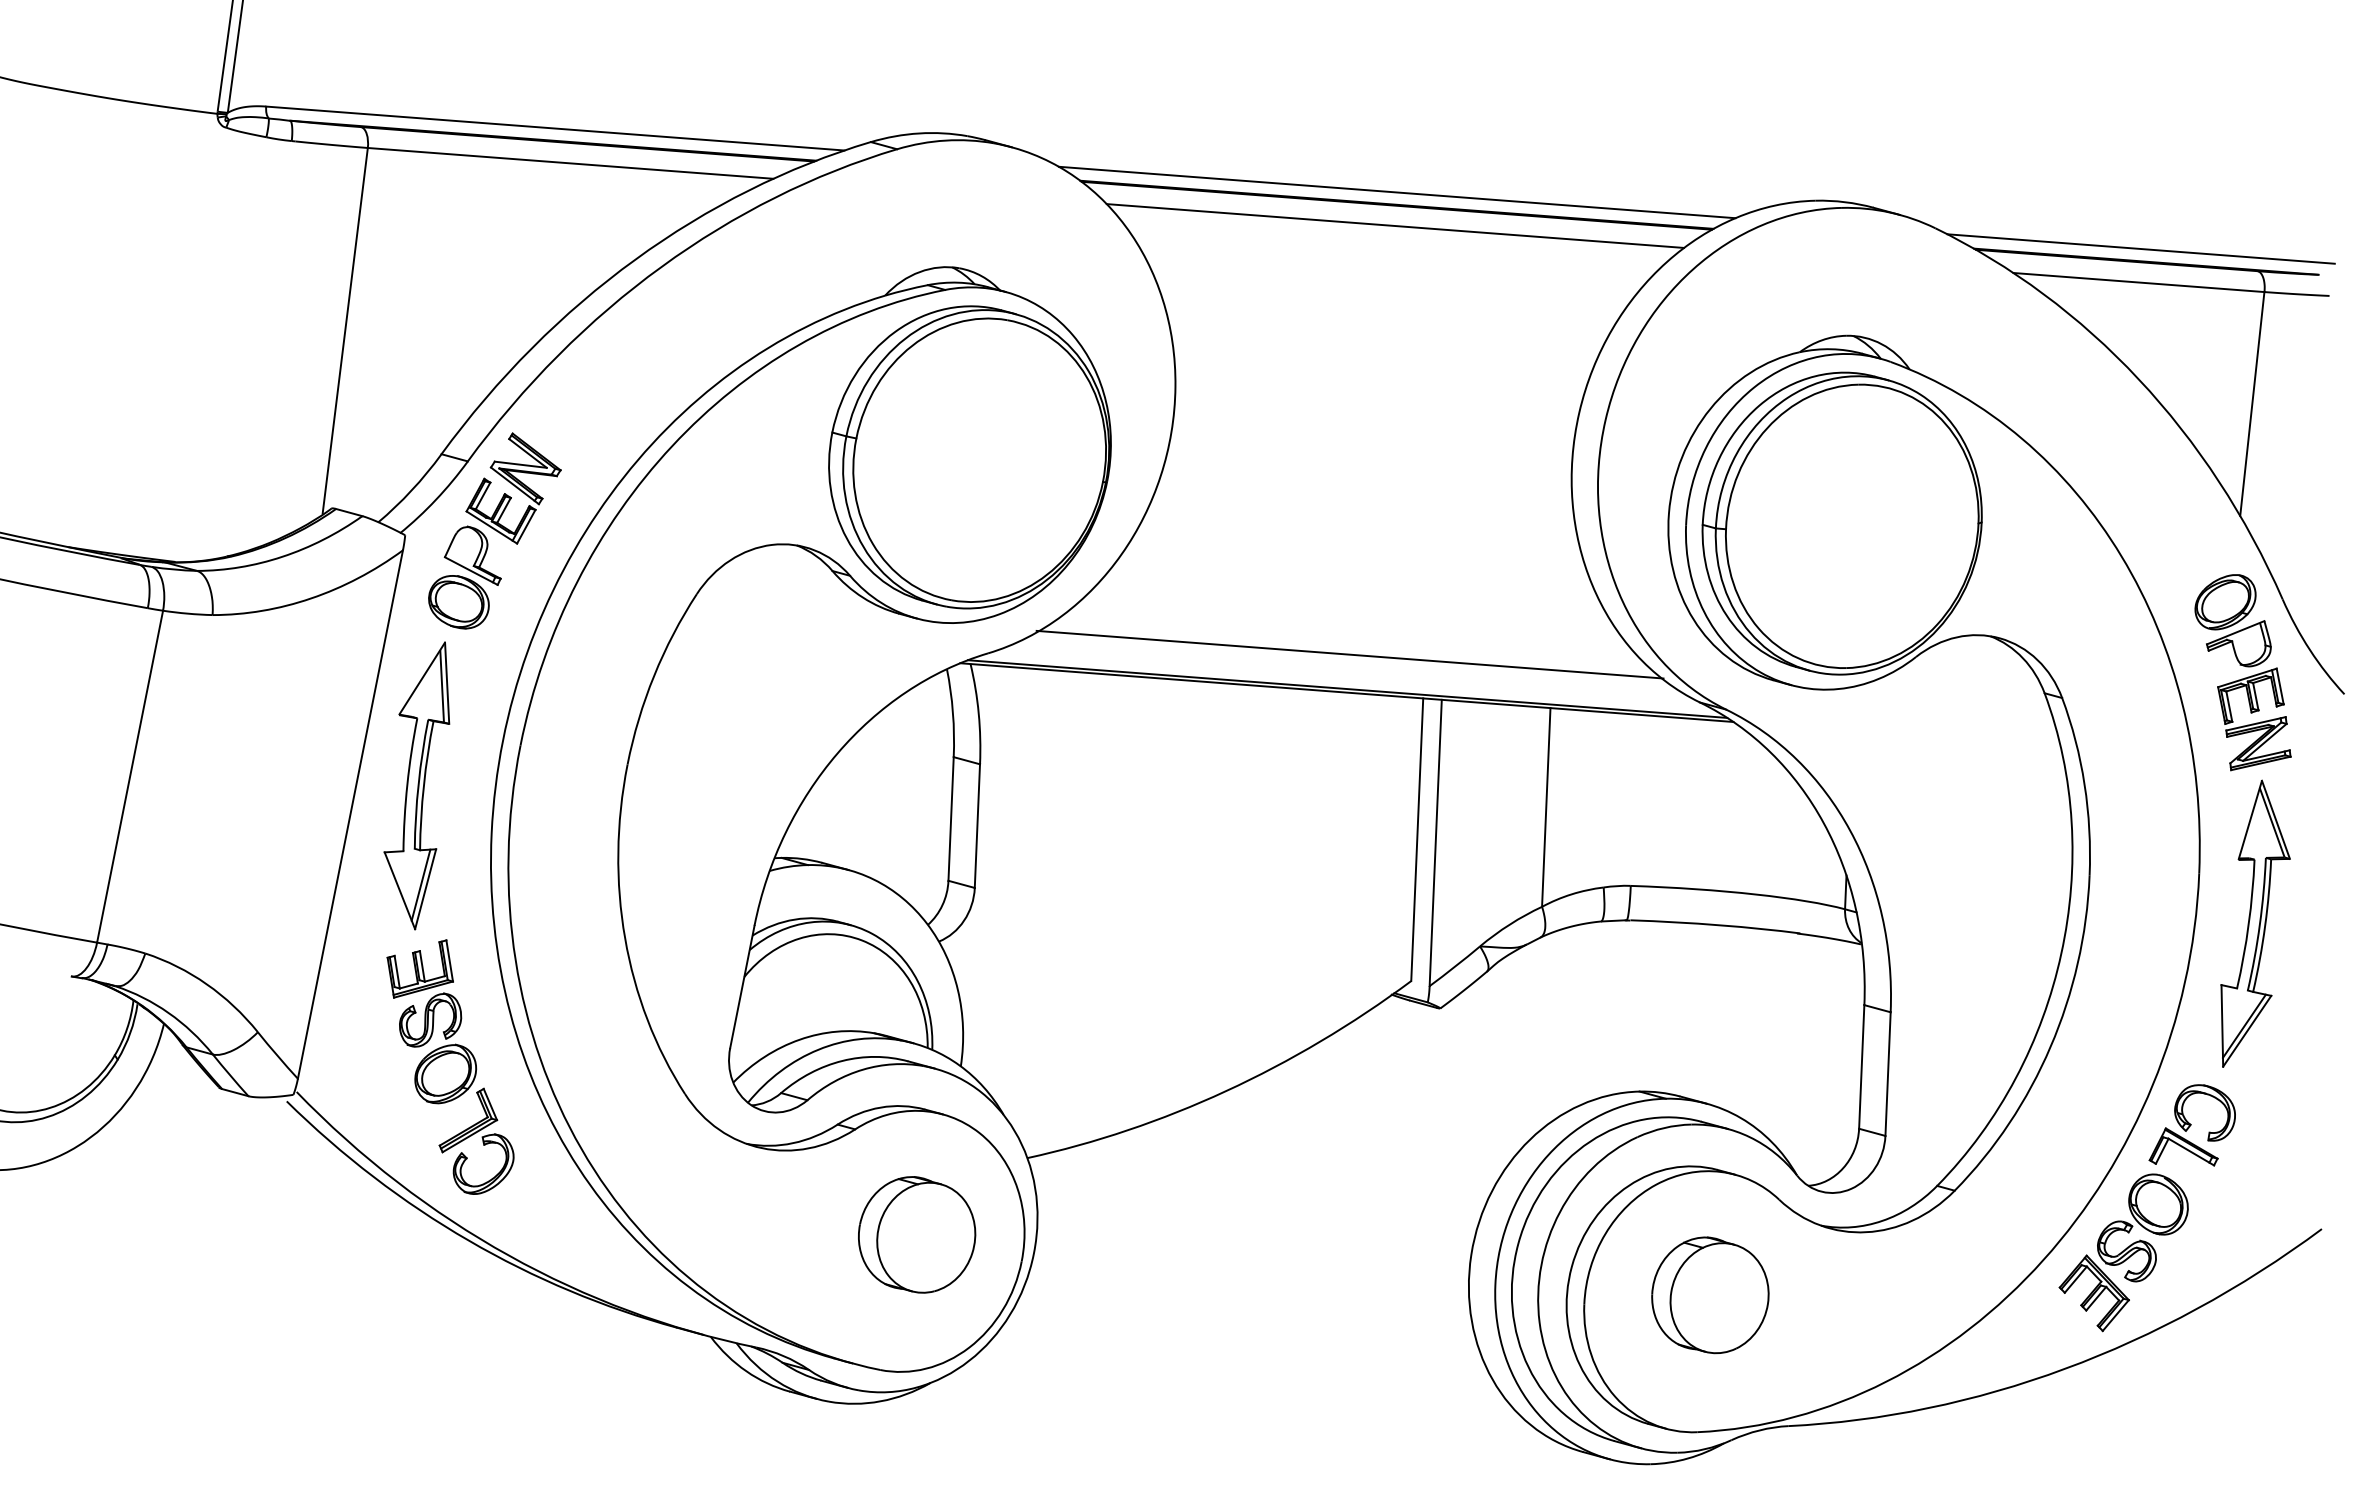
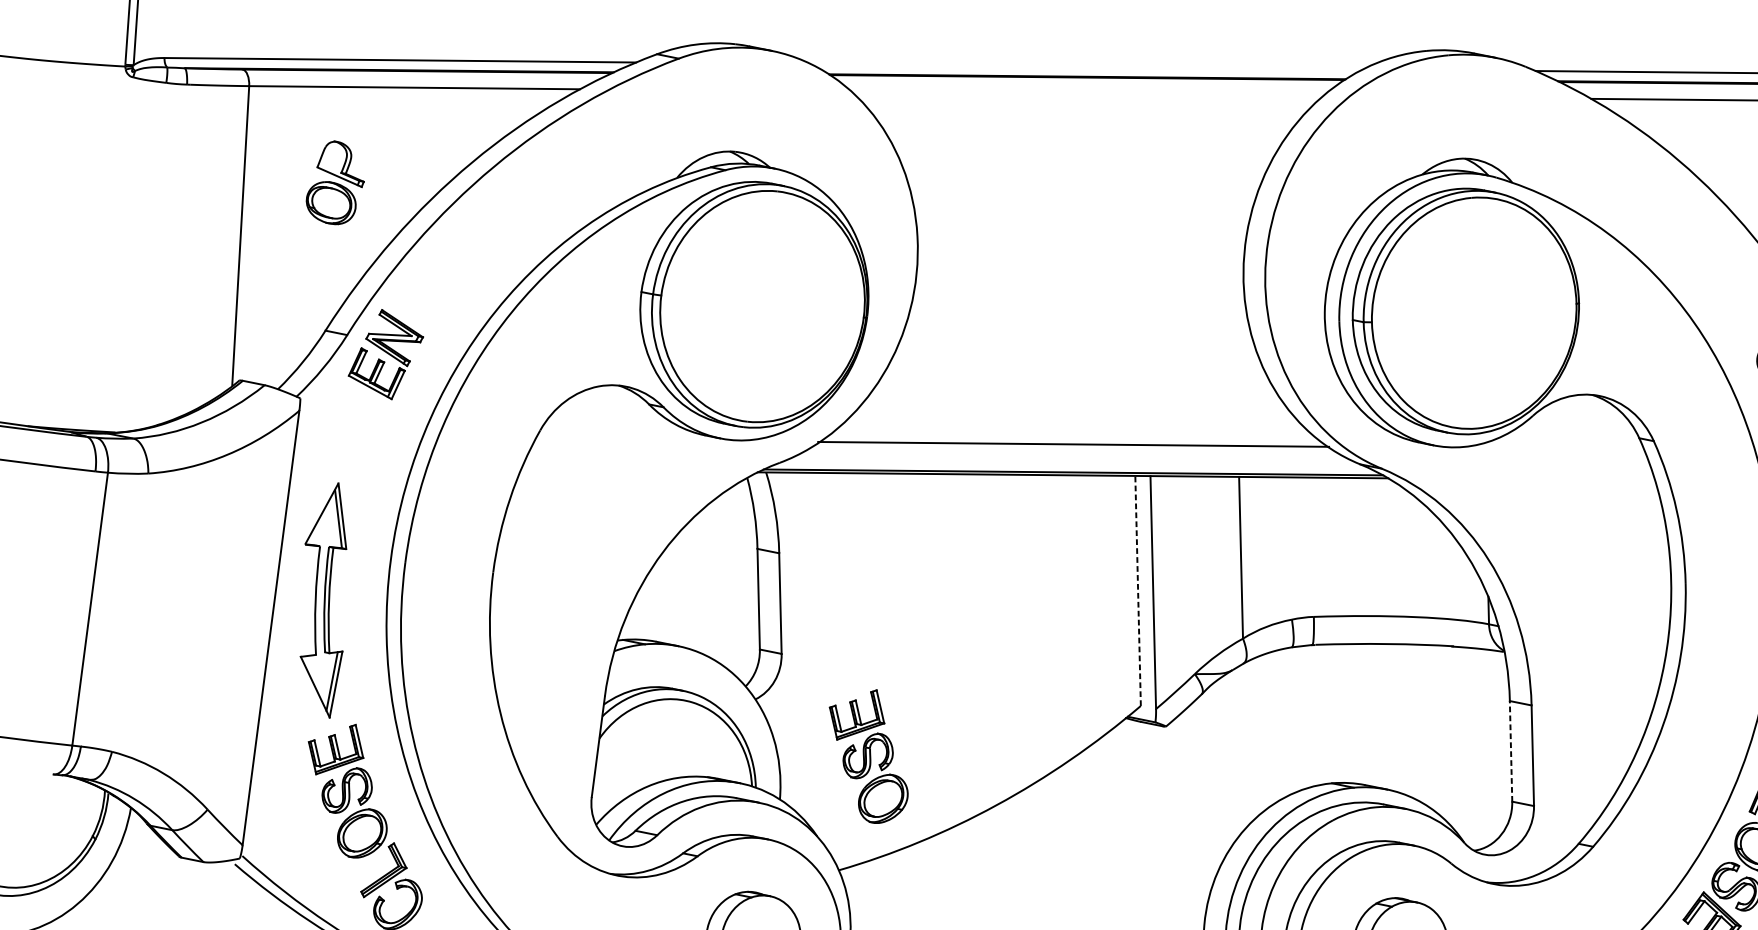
line: (1396, 192) -> (1086, 66), removed
line: (1395, 225) -> (1087, 93), removed
part: (464, 577) -> (334, 182), moved
line: (1417, 839) -> (1138, 590), solid -> dashed
part: (1073, 1021) -> (868, 756), added
line: (1861, 1066) -> (1510, 751), solid -> dashed

